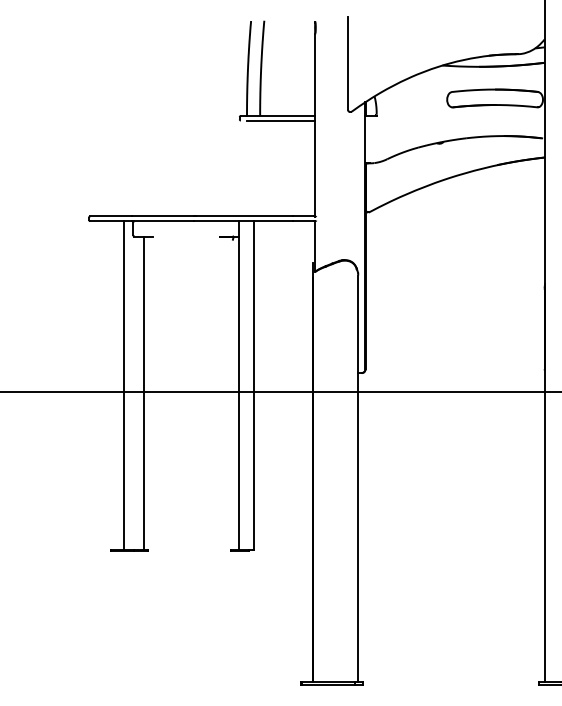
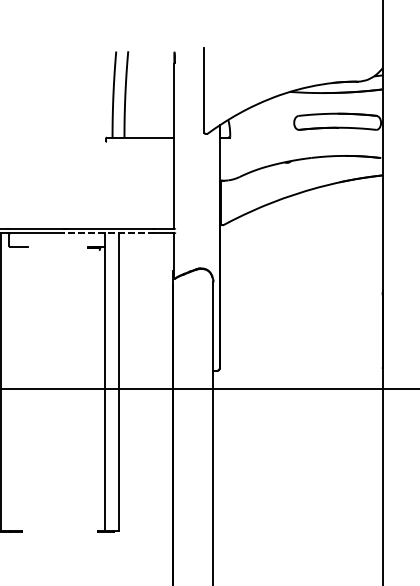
line: (280, 120) -> (142, 141), removed
line: (243, 221) -> (109, 233), solid -> dashed
line: (144, 392) -> (19, 388), removed

